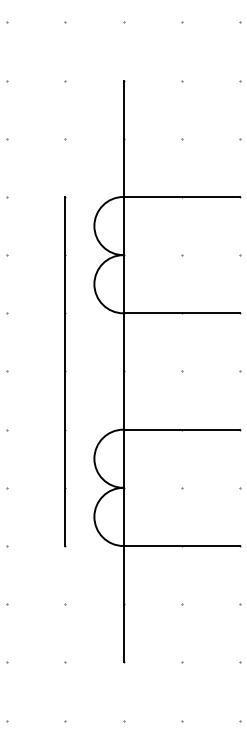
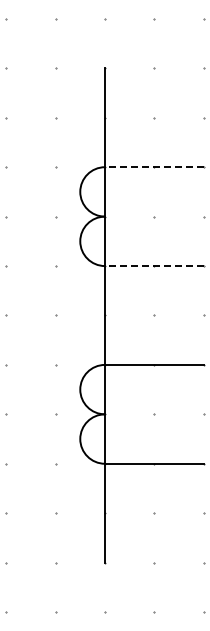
line: (180, 197) -> (153, 167), solid -> dashed
line: (180, 313) -> (153, 266), solid -> dashed
line: (65, 371) -> (55, 315), removed

